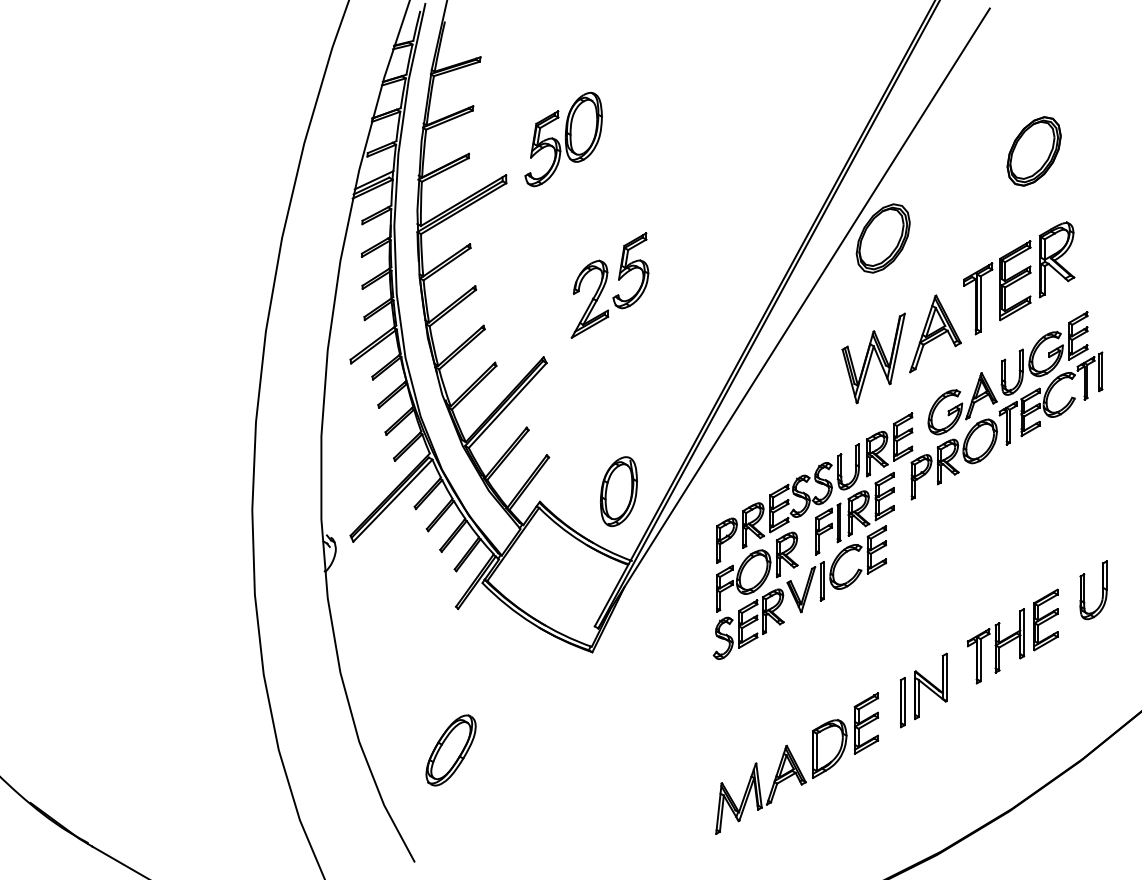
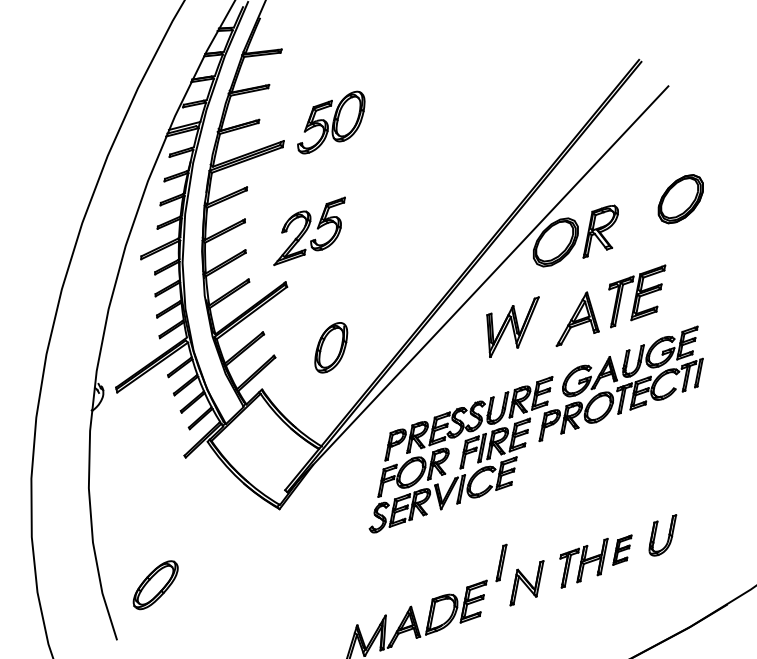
part: (1056, 259) -> (601, 231), moved
part: (609, 285) -> (310, 231), moved
part: (873, 358) -> (509, 326), moved
part: (618, 491) -> (330, 347), moved
part: (1045, 619) -> (622, 549), size x0.7
part: (902, 702) -> (501, 562), moved
part: (450, 750) -> (155, 585), moved

